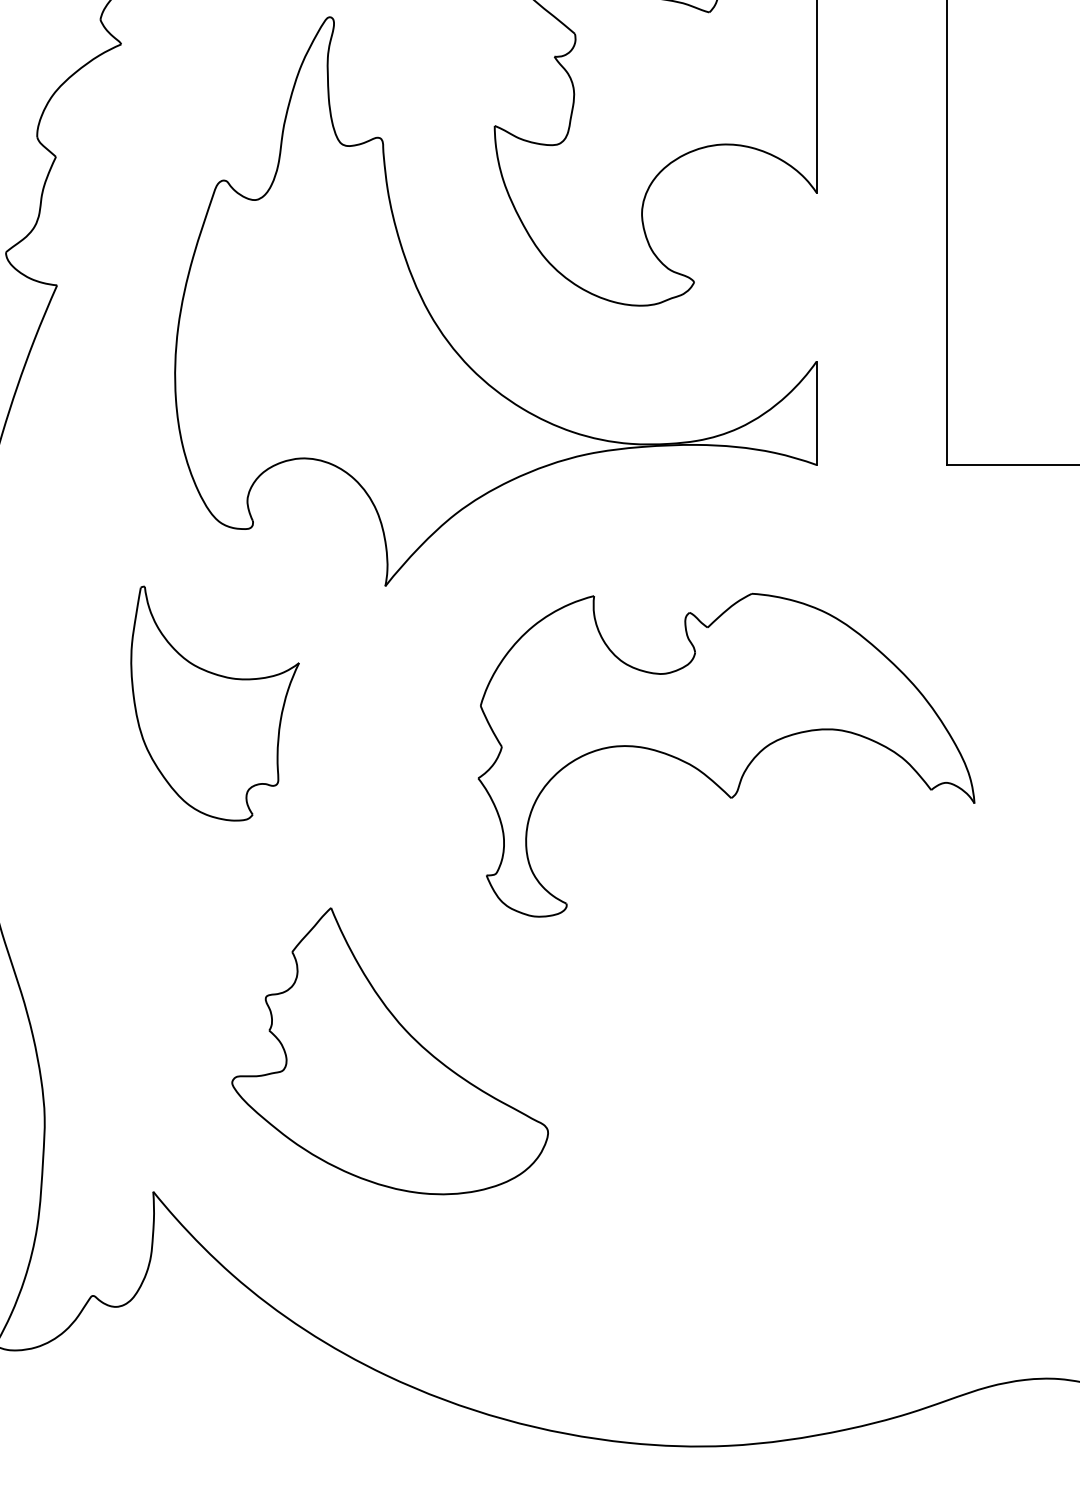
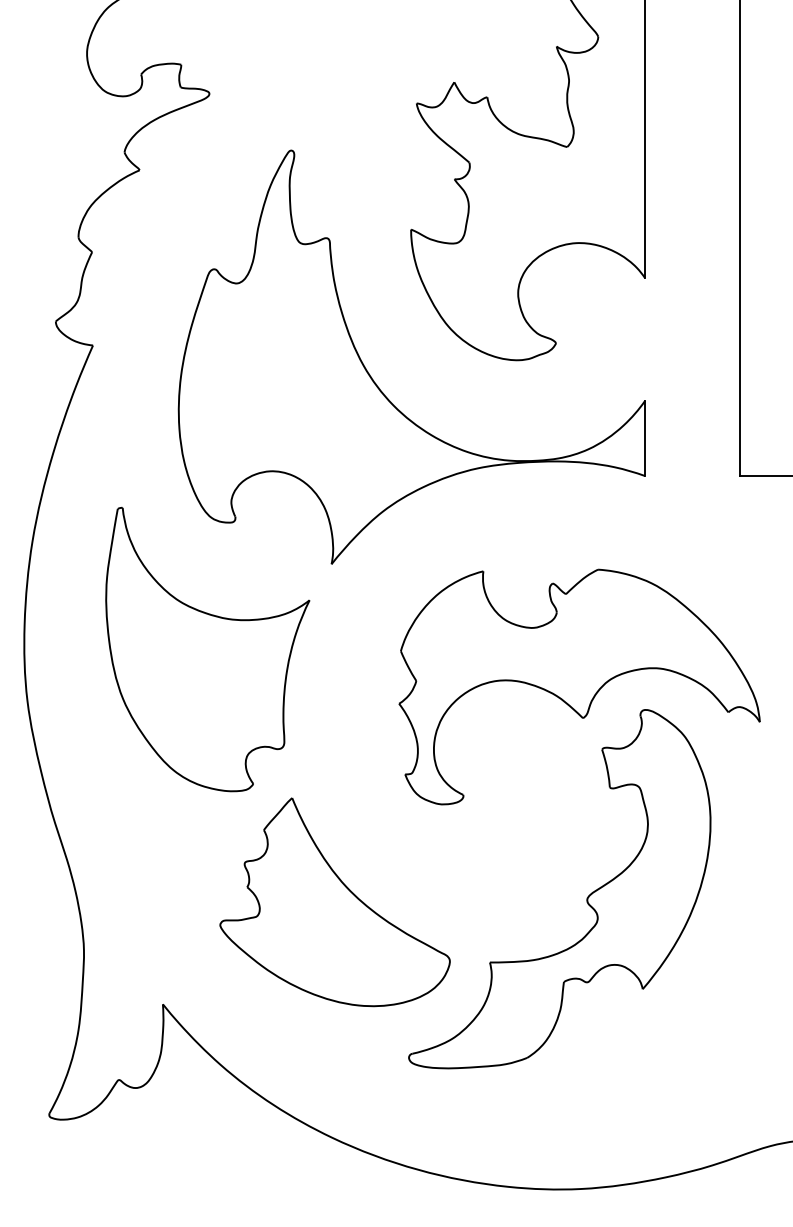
part: (214, 703) -> (207, 649), size x1.67
part: (736, 1046) -> (586, 898), added

